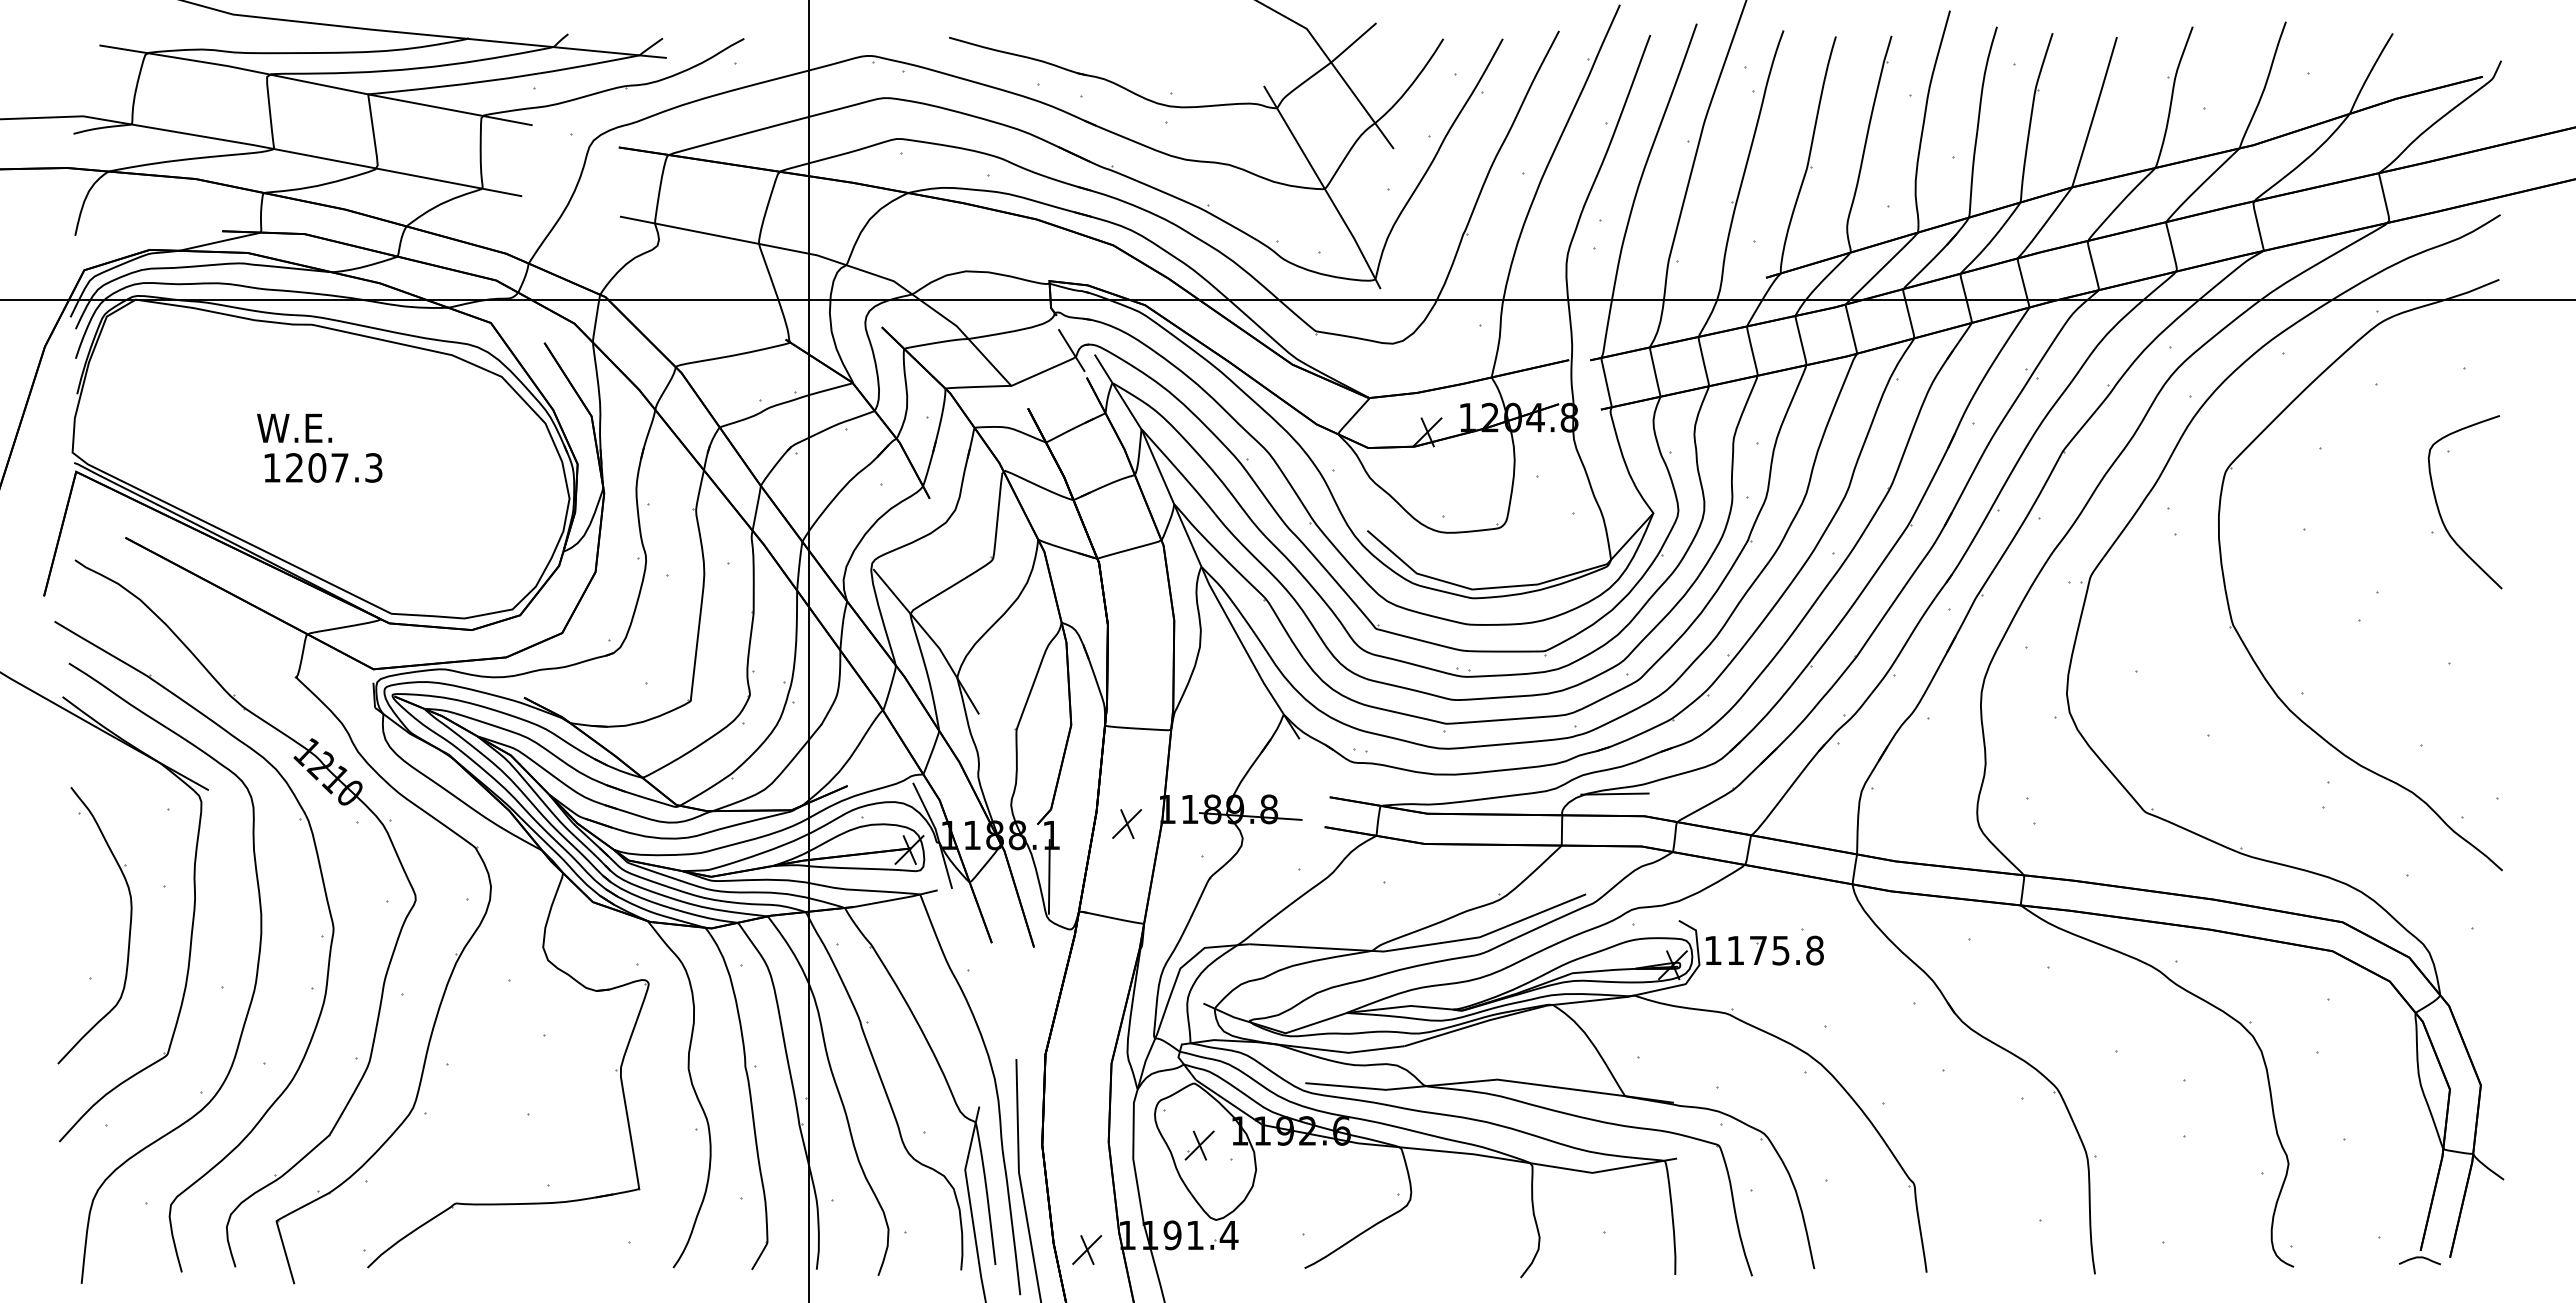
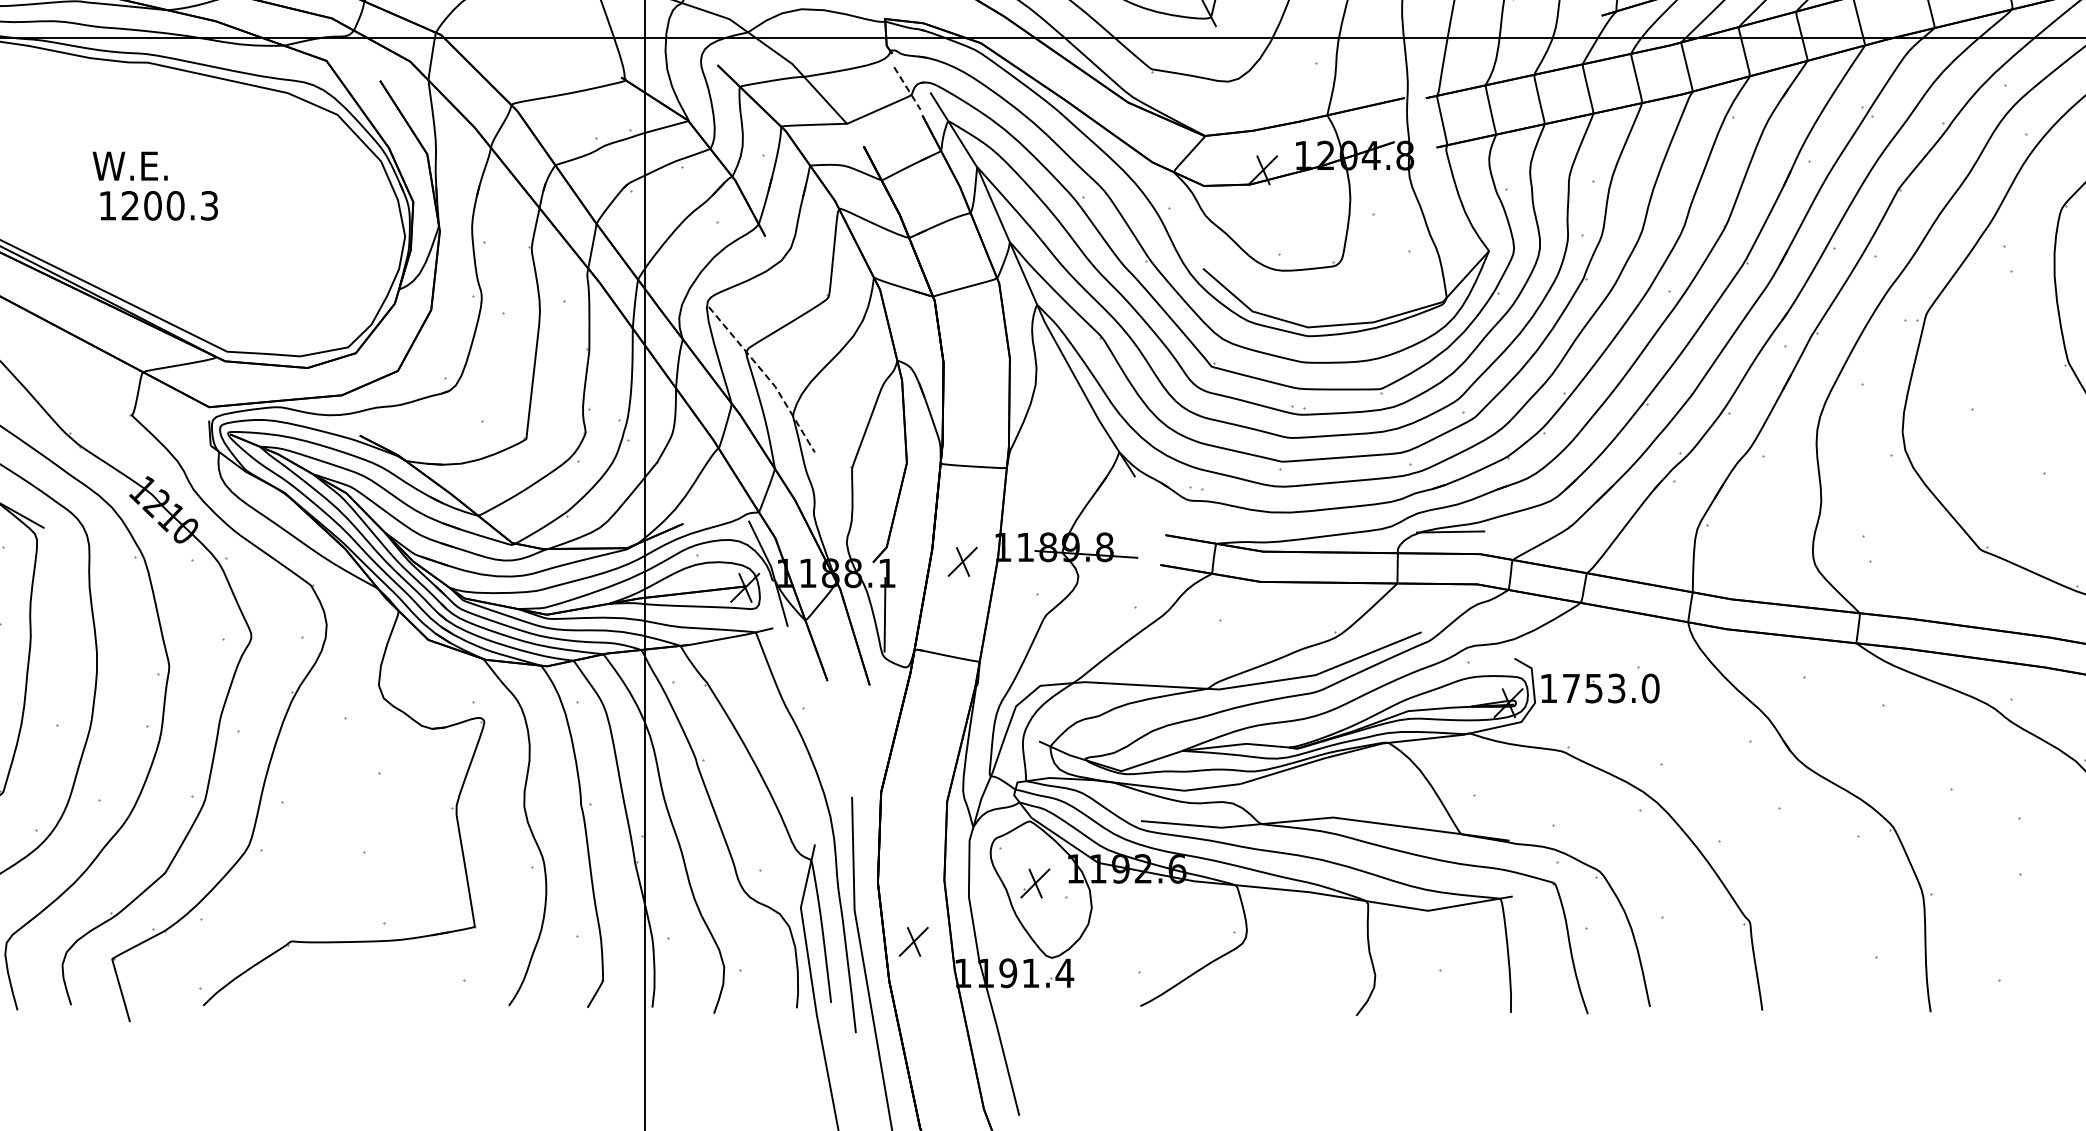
line: (1071, 350) -> (907, 88), solid -> dashed
text: (339, 467) -> (175, 205), 1207.3 -> 1200.3
line: (931, 638) -> (767, 376), solid -> dashed
text: (1775, 950) -> (1611, 688), 1175.8 -> 1753.0
part: (1087, 1249) -> (914, 941), moved

